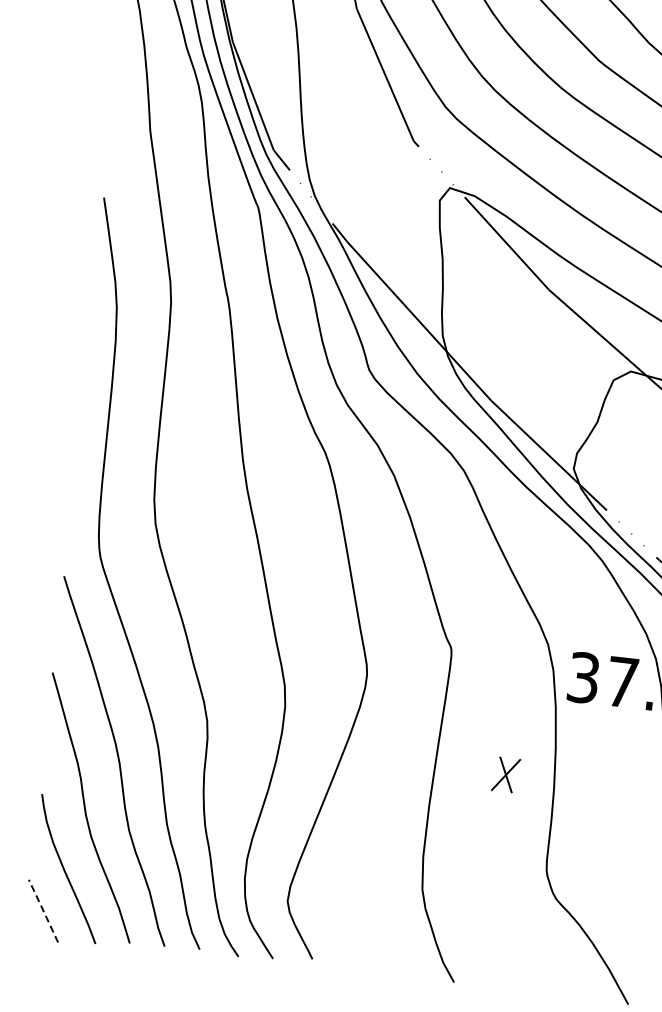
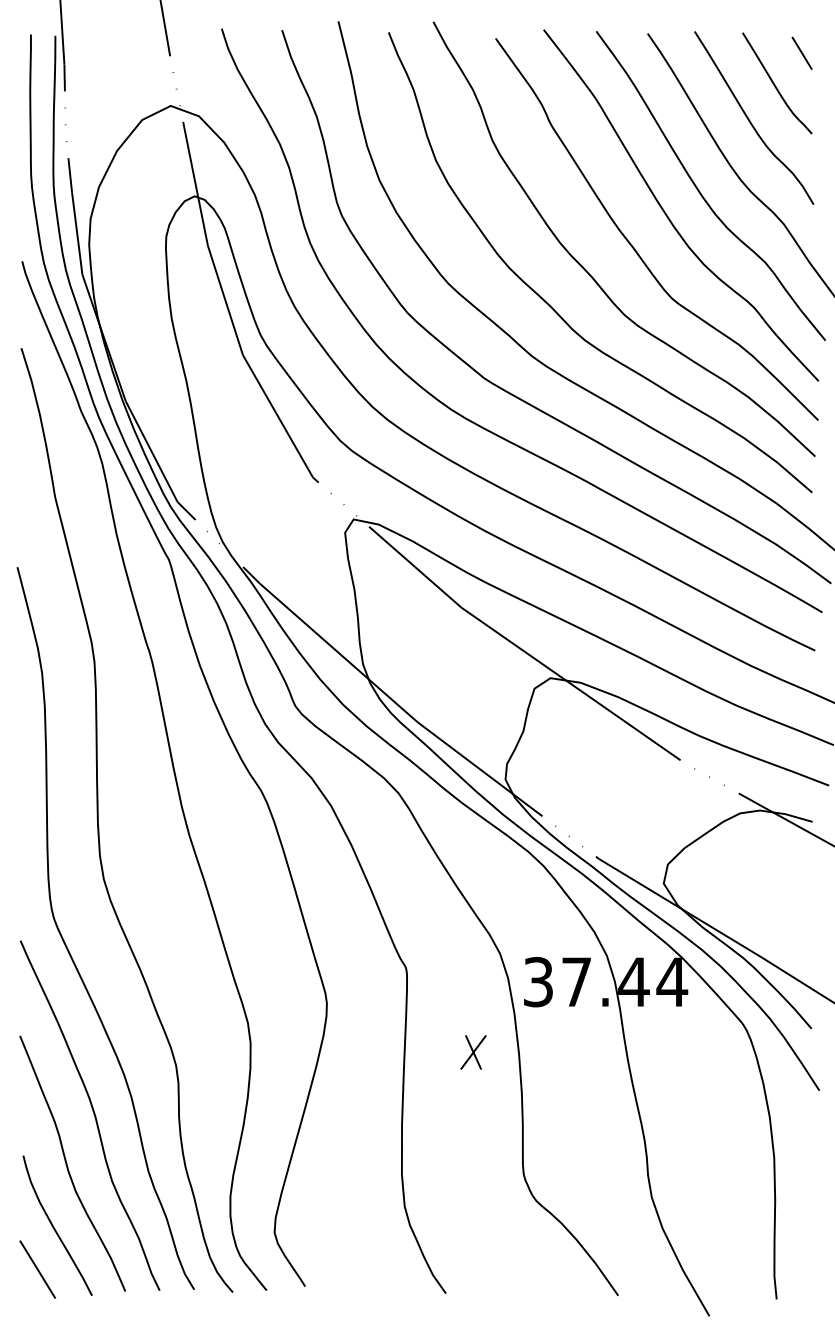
part: (506, 775) -> (473, 1052), moved
line: (44, 912) -> (38, 1270), dashed -> solid

